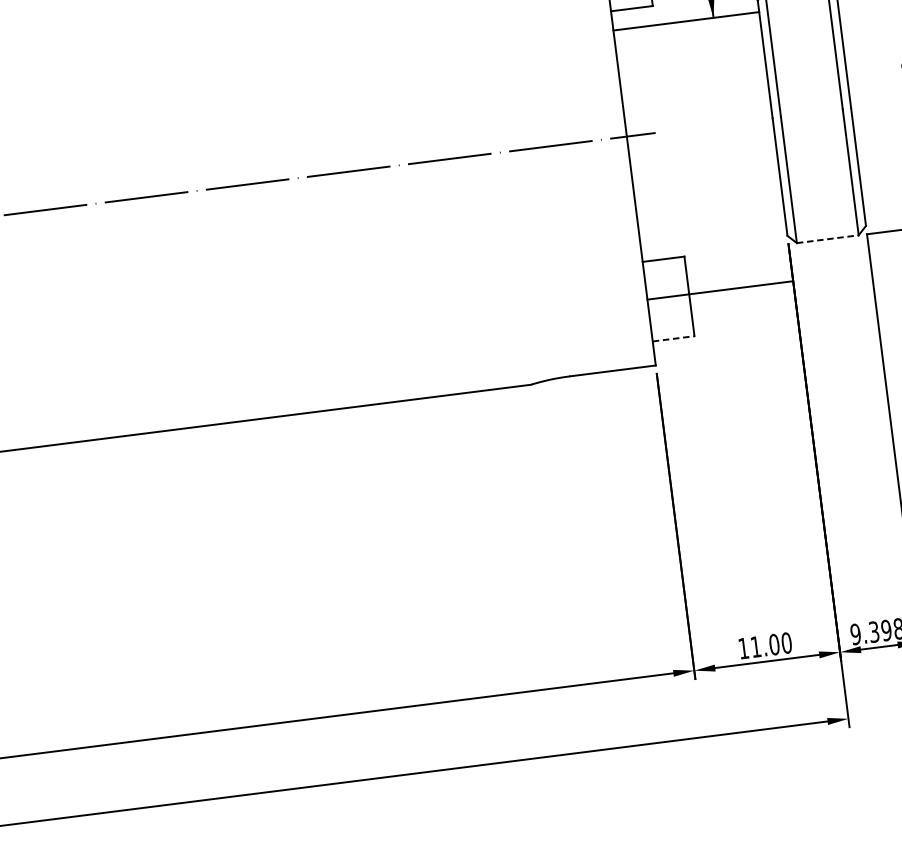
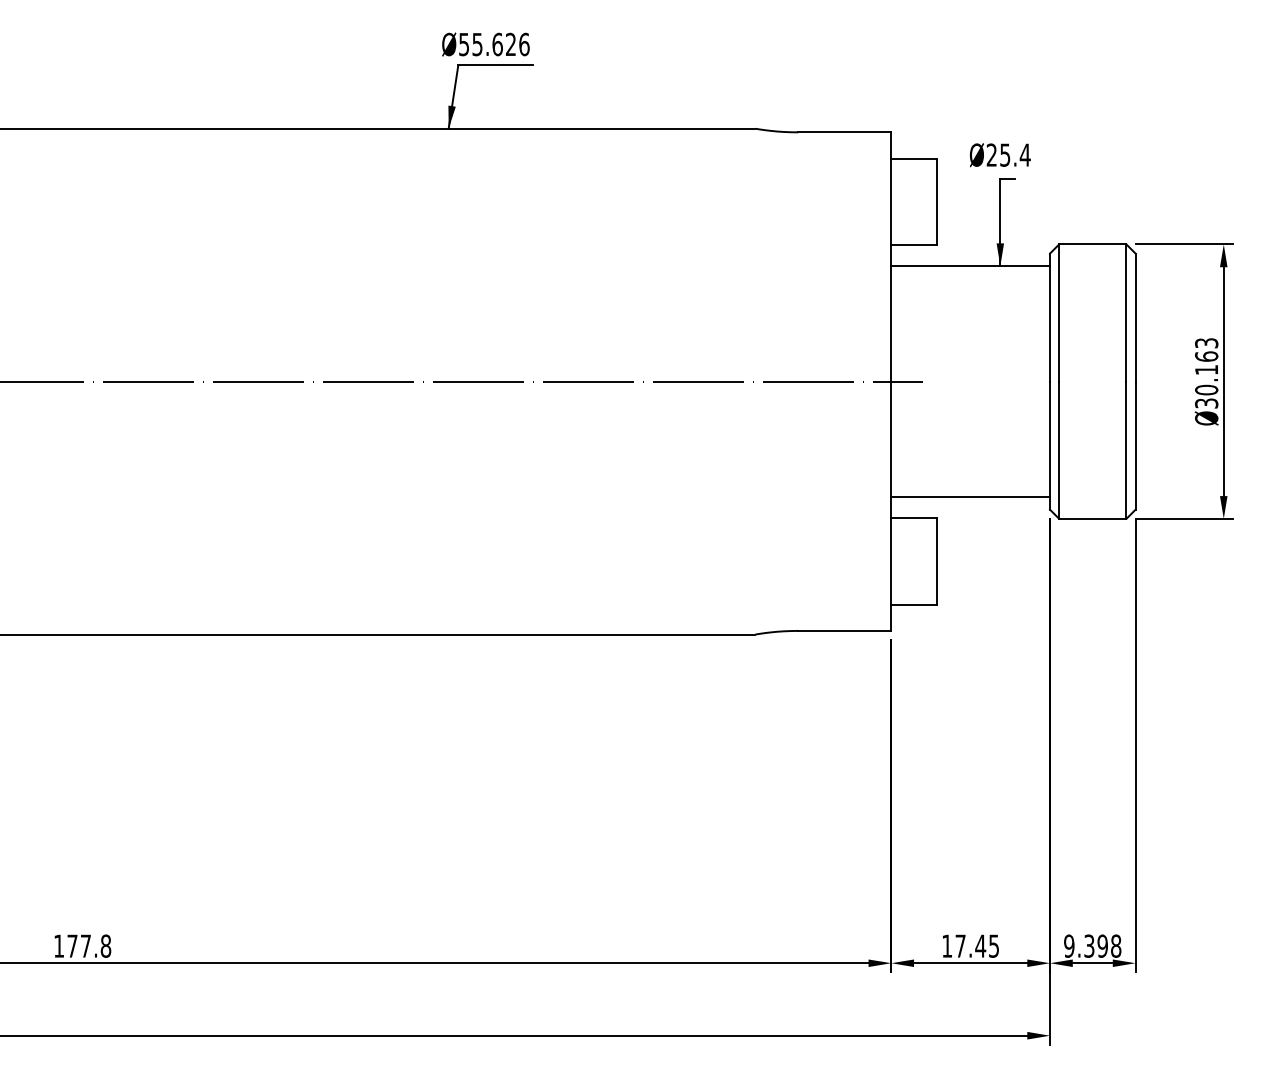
line: (827, 238) -> (1092, 518), dashed -> solid
line: (720, 290) -> (970, 497), moved
line: (673, 338) -> (914, 604), dashed -> solid
text: (771, 644) -> (977, 945), 11.00 -> 17.45

